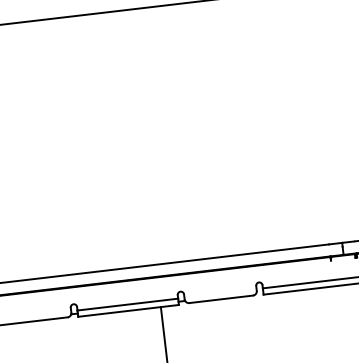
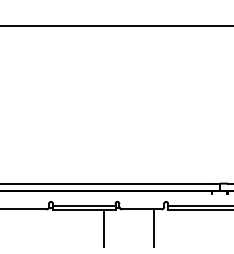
line: (243, 326) -> (153, 227), added

